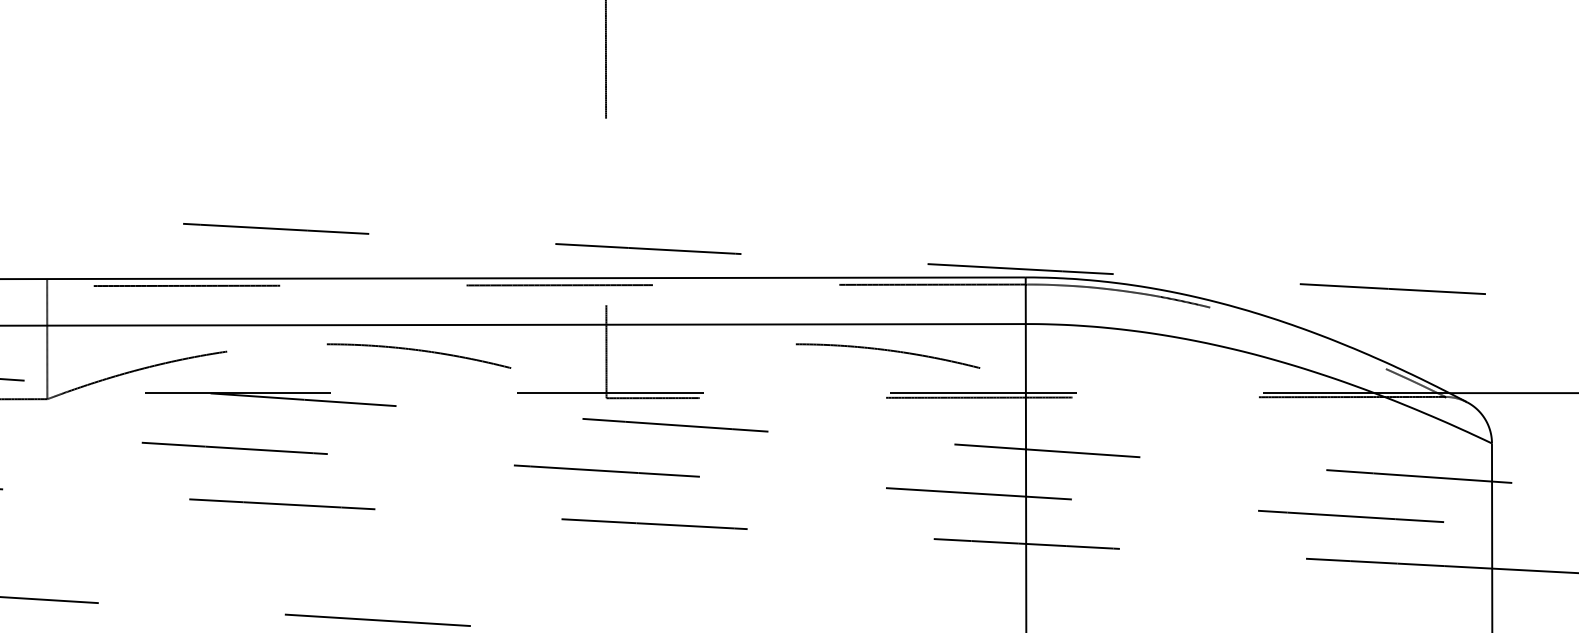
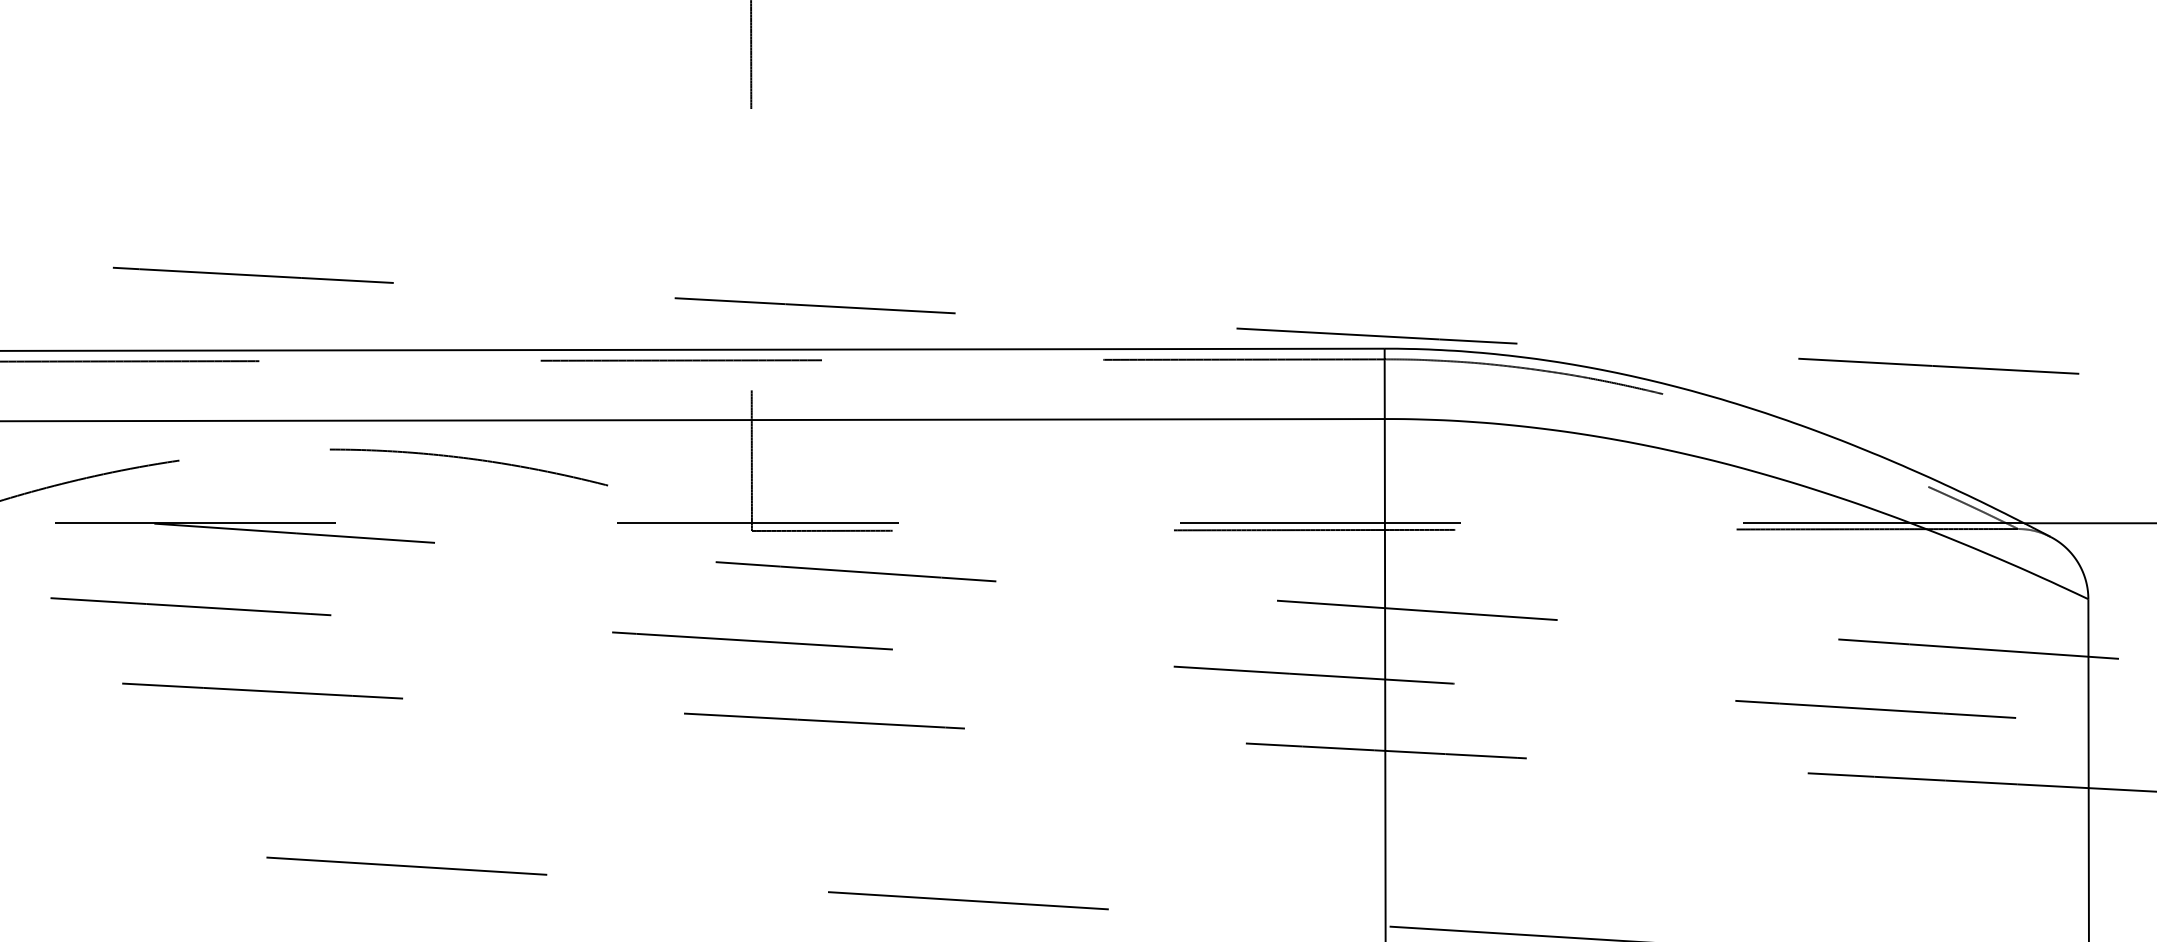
curve: (887, 351) -> (1176, 460), removed

